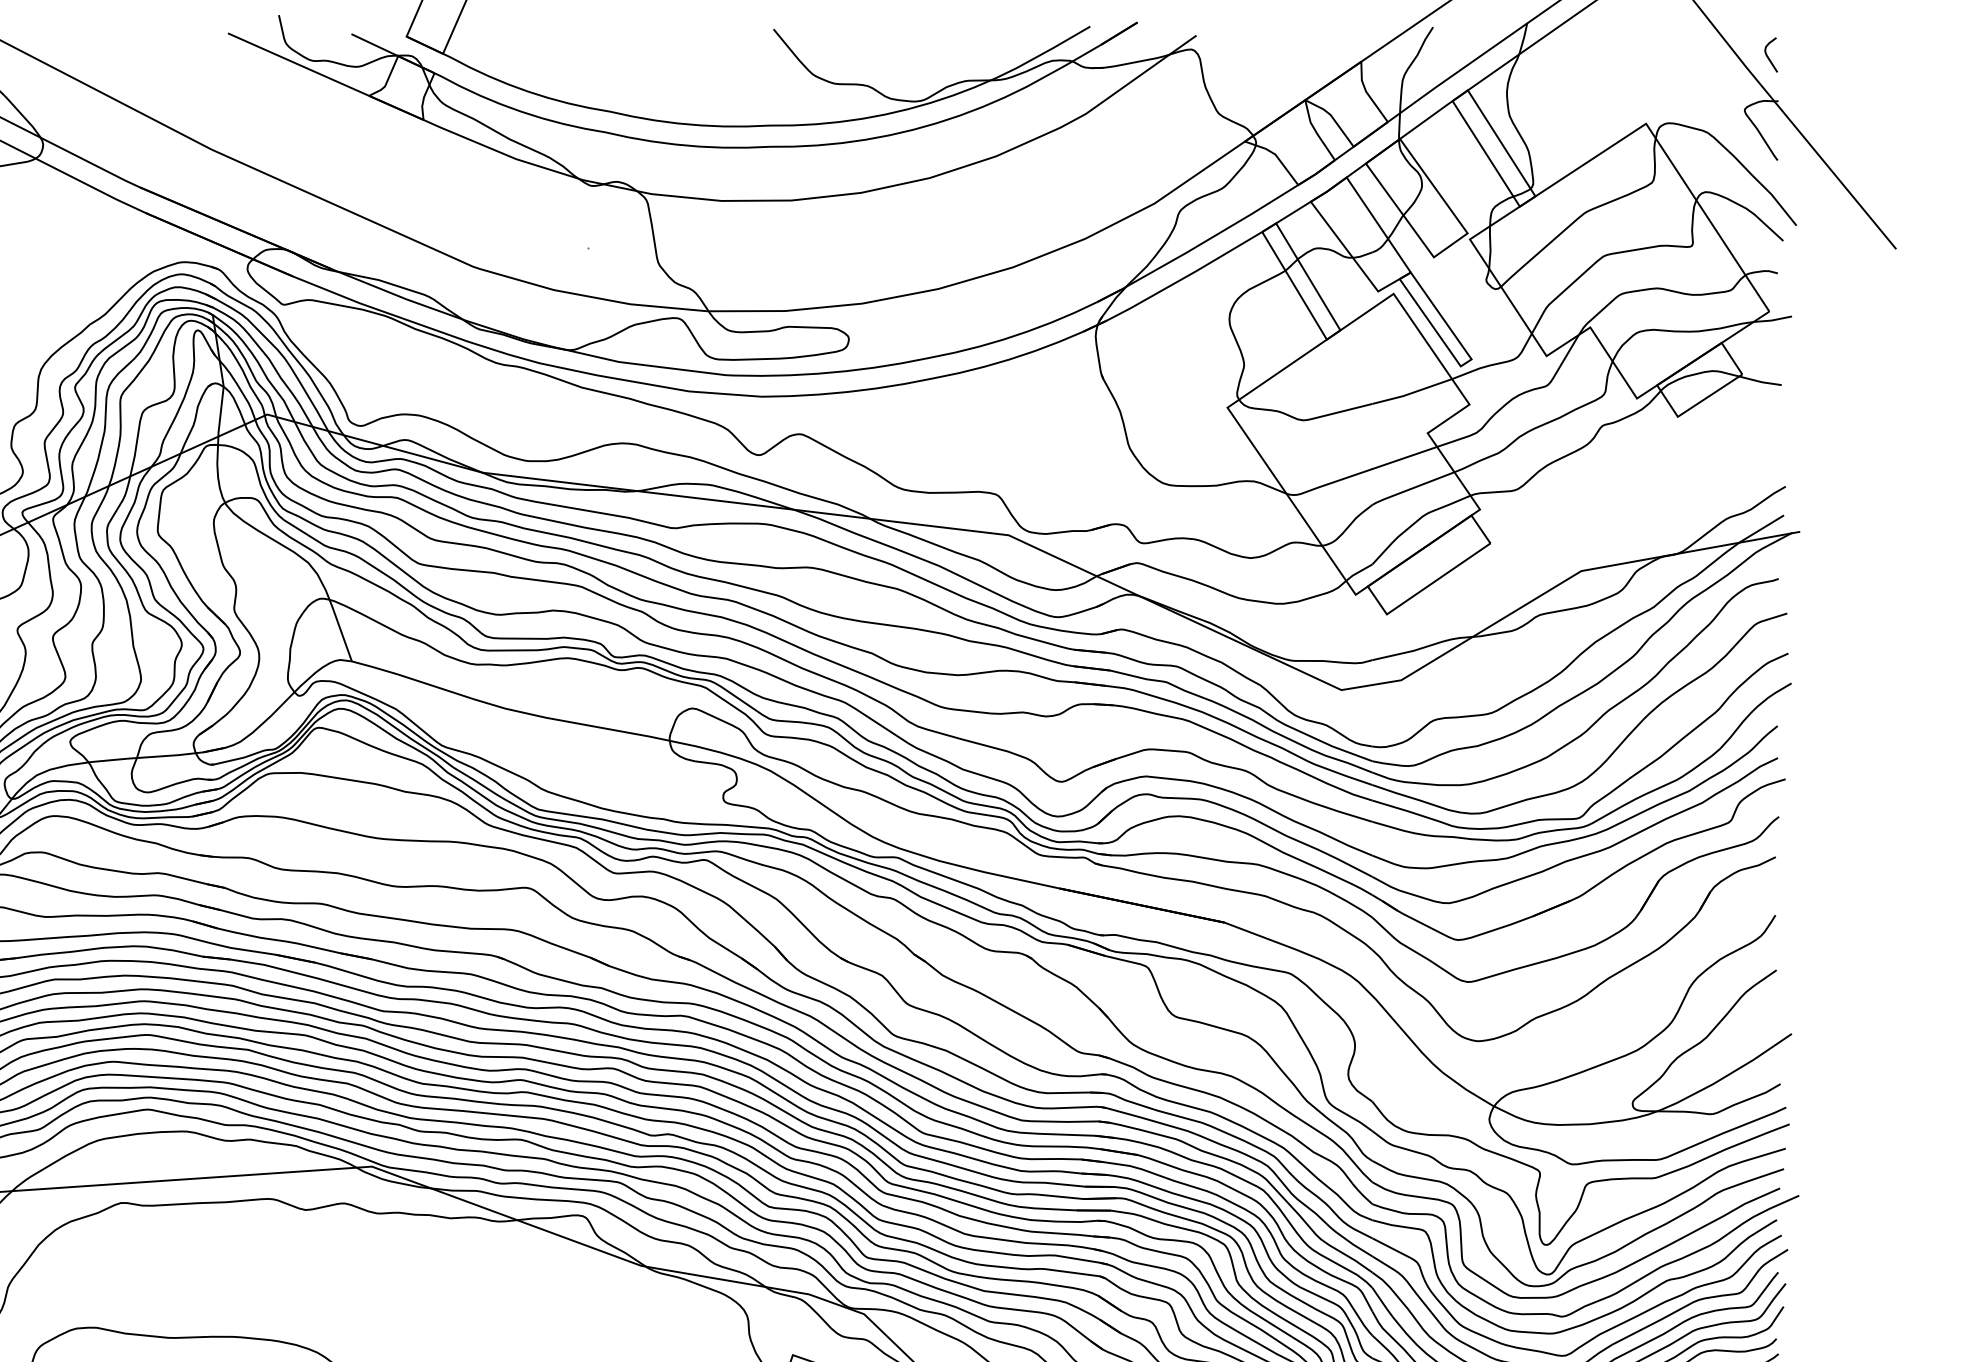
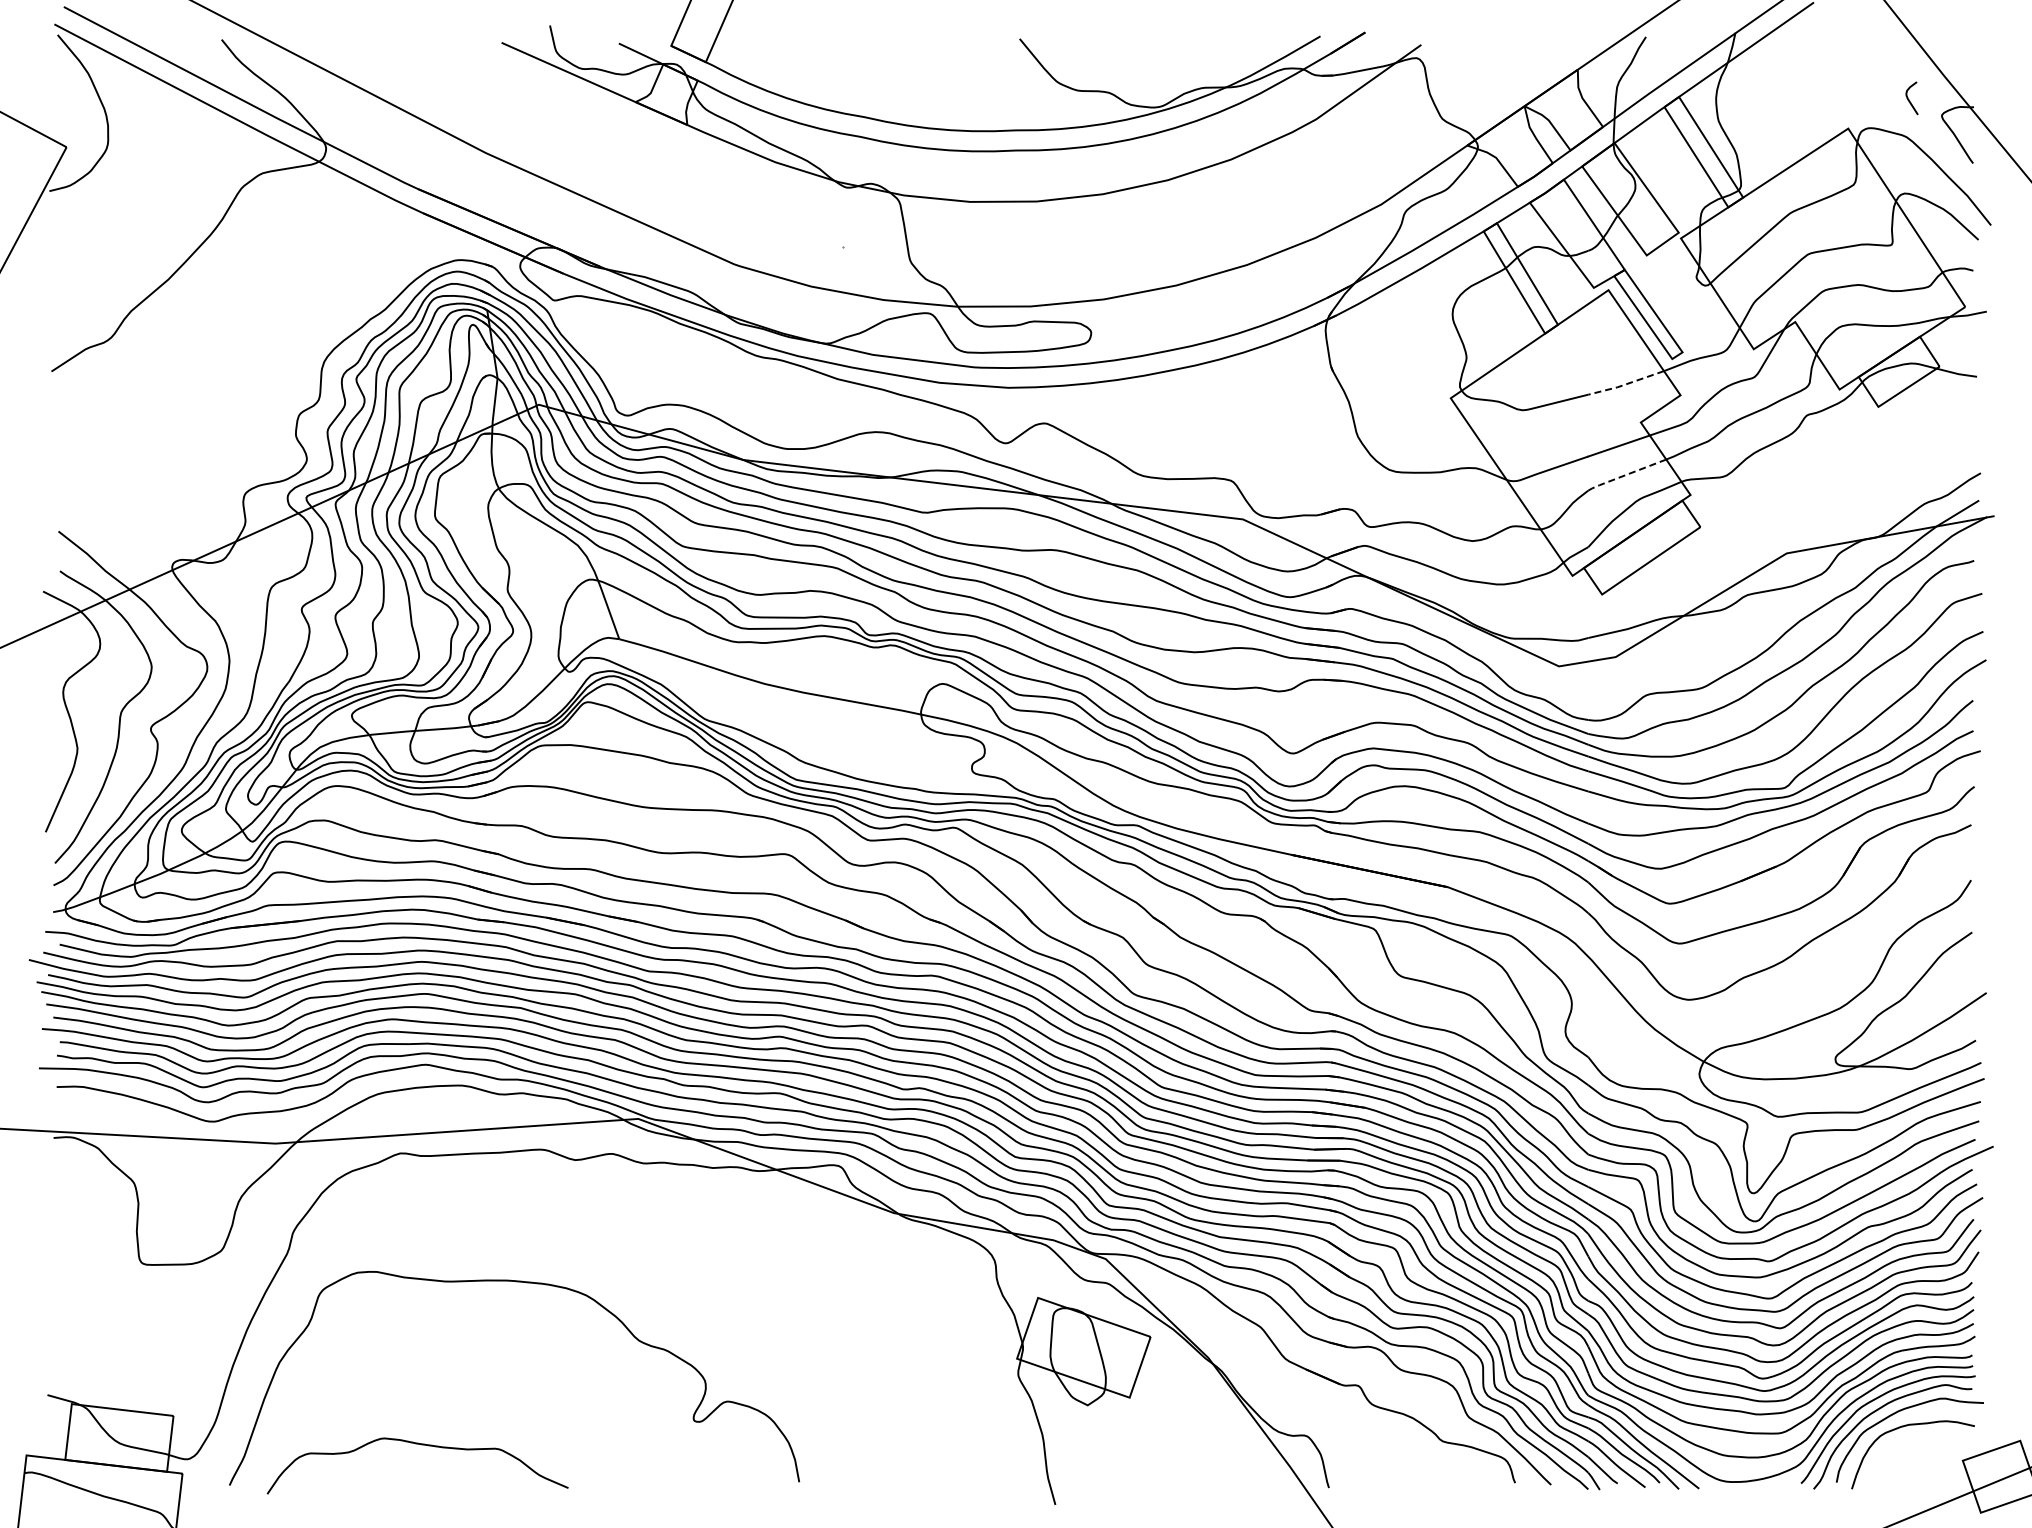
curve: (1768, 56) -> (1909, 99), moved
line: (1412, 393) -> (1626, 384), solid -> dashed
line: (1411, 489) -> (1625, 475), solid -> dashed

